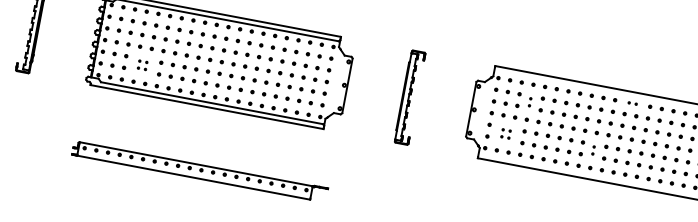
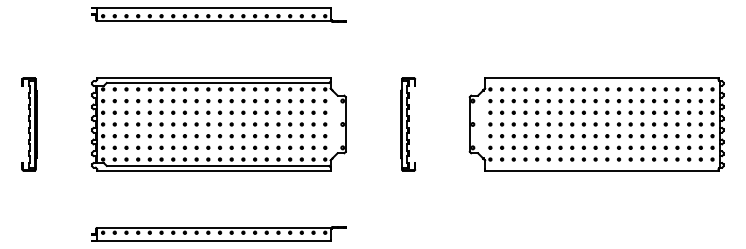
part: (142, 64) -> (143, 141), size x1.67
part: (530, 101) -> (525, 106), size x1.67
part: (632, 103) -> (624, 89), size x1.67
part: (505, 133) -> (507, 141), size x1.67
part: (593, 149) -> (595, 141), size x1.67

